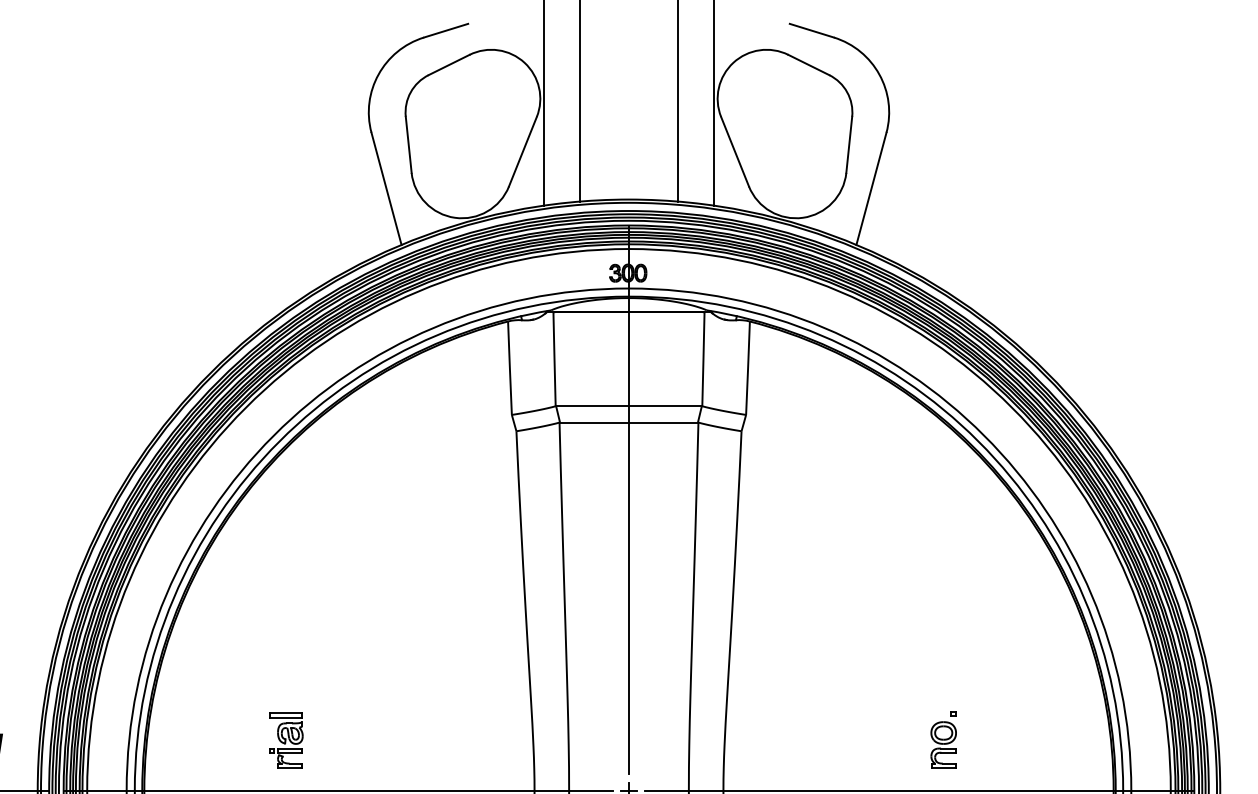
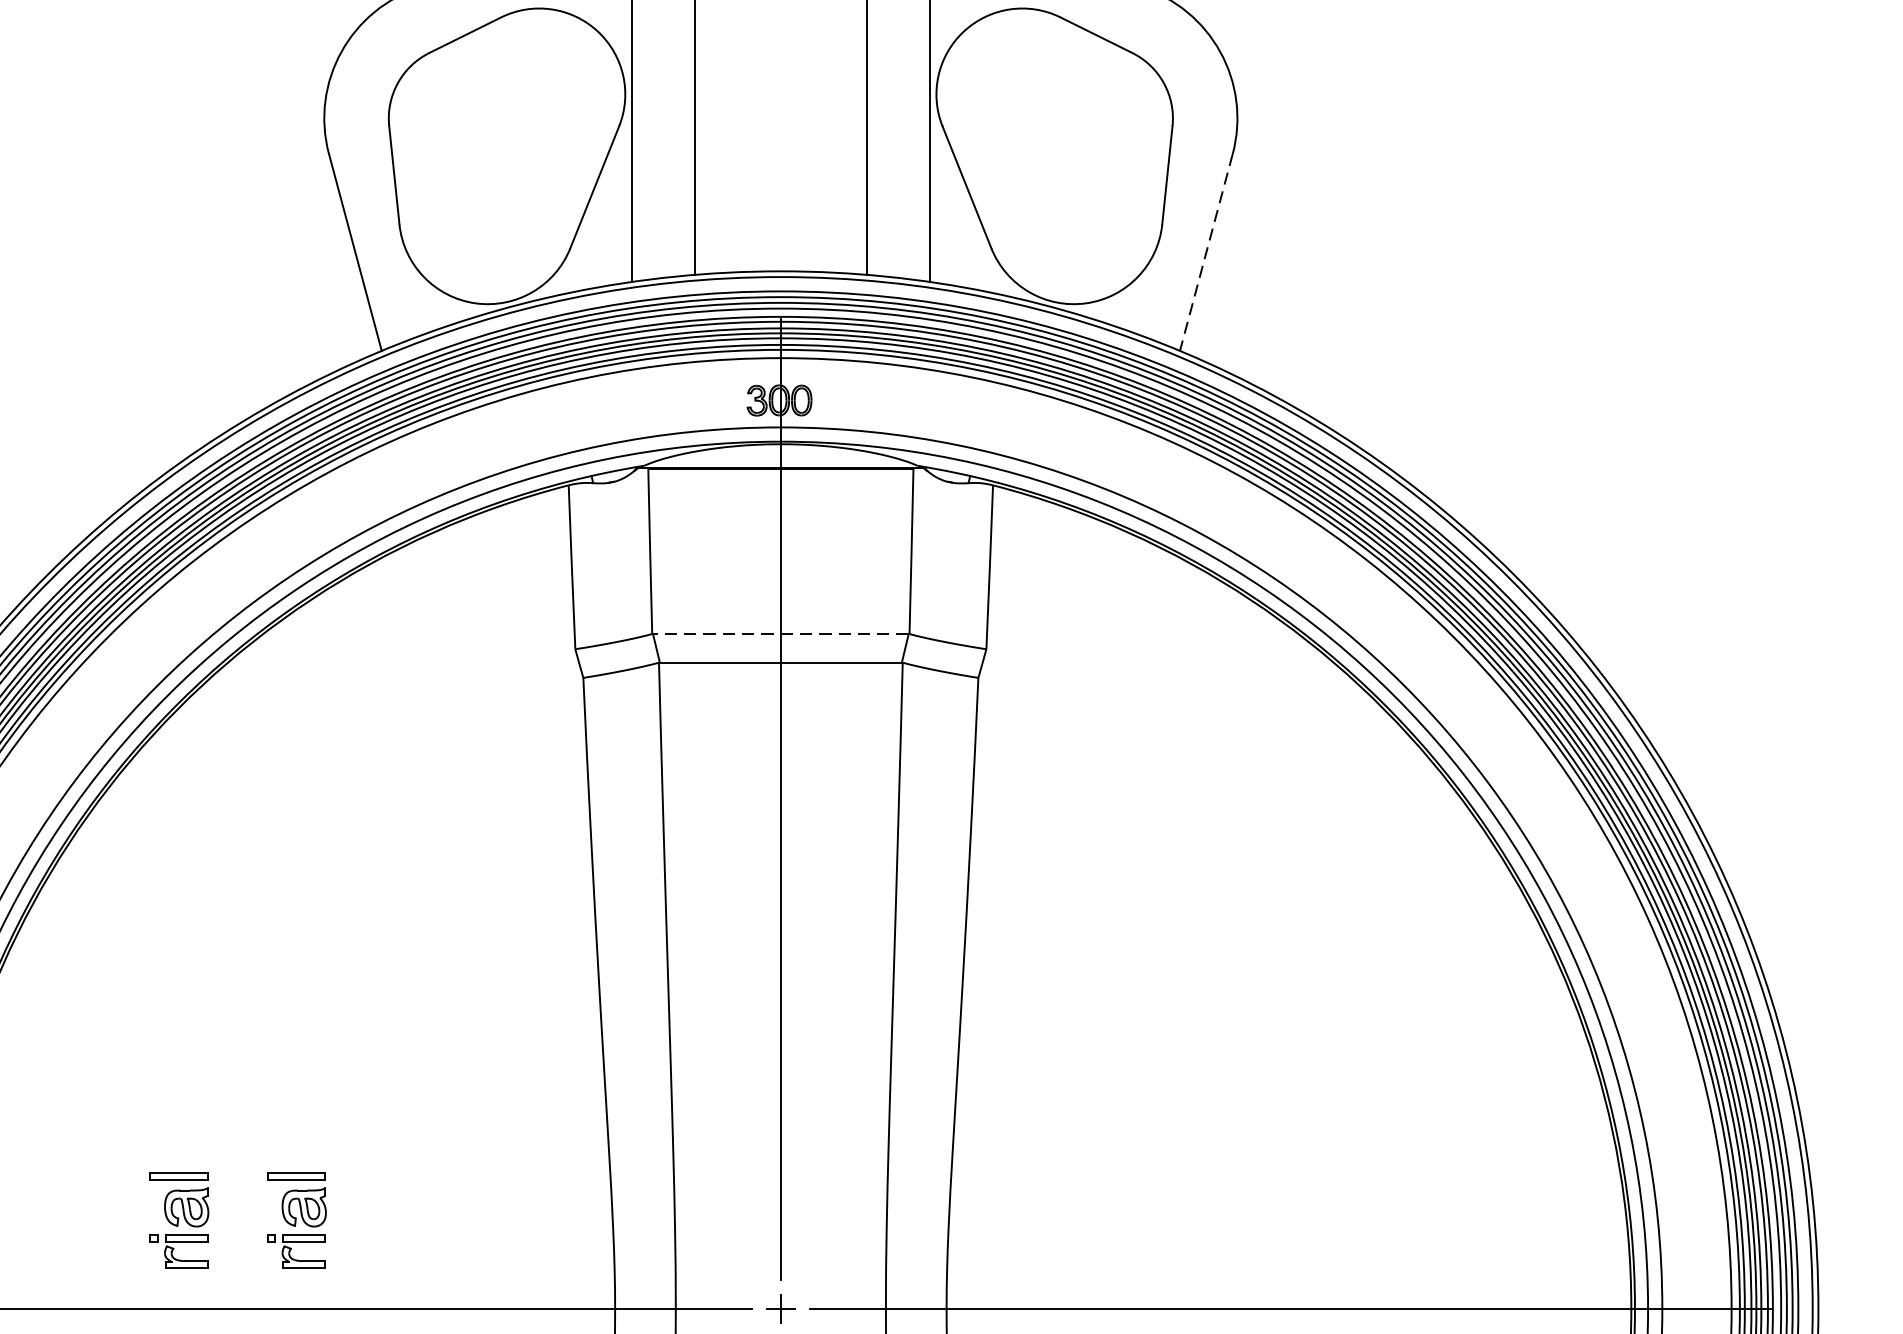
line: (871, 189) -> (1206, 253), solid -> dashed
line: (628, 406) -> (780, 634), solid -> dashed
part: (943, 739) -> (1332, 1218), removed
part: (353, 740) -> (297, 1220), added

